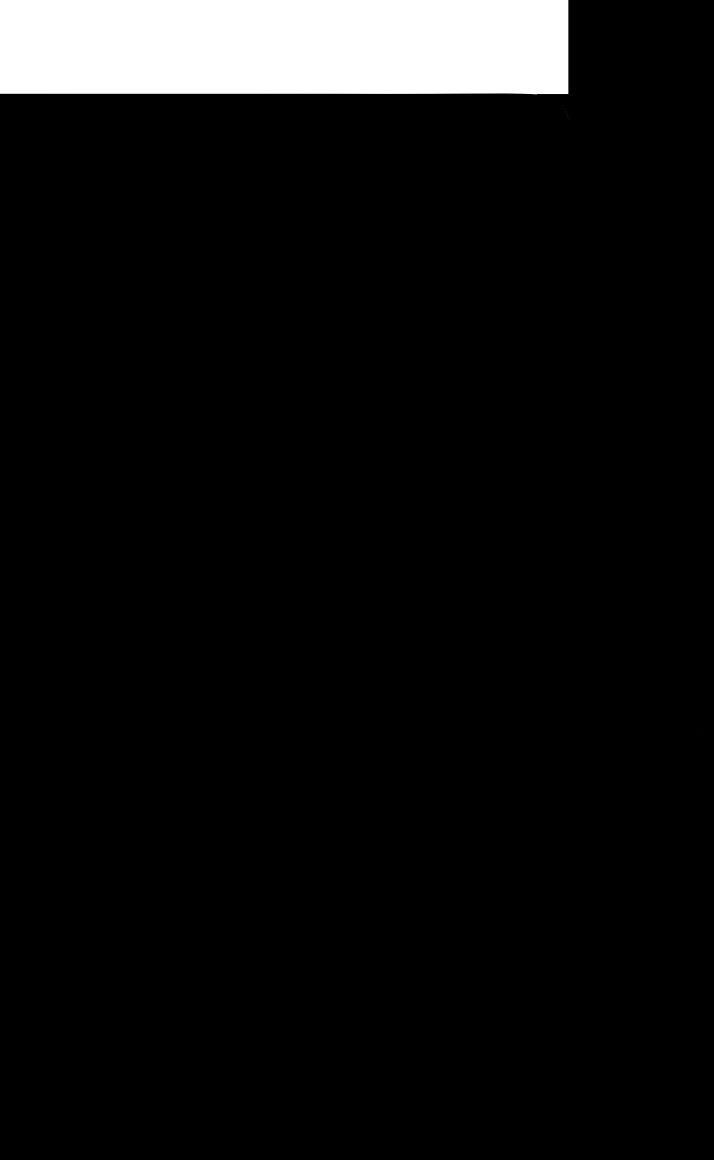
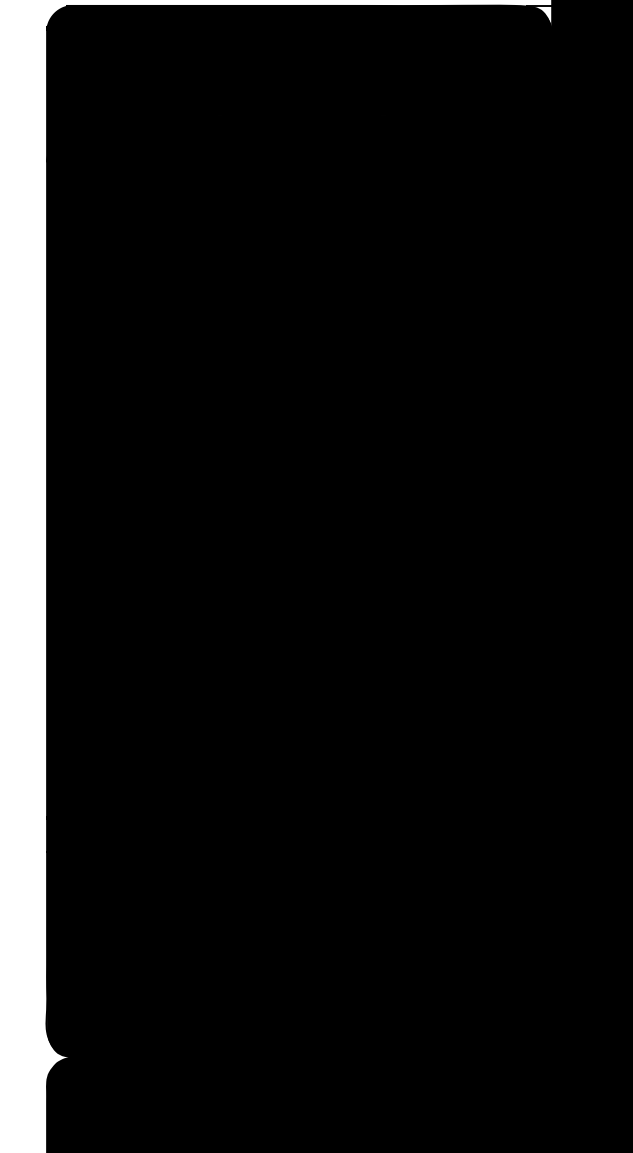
fill: (552, 110) -> (538, 18), removed

